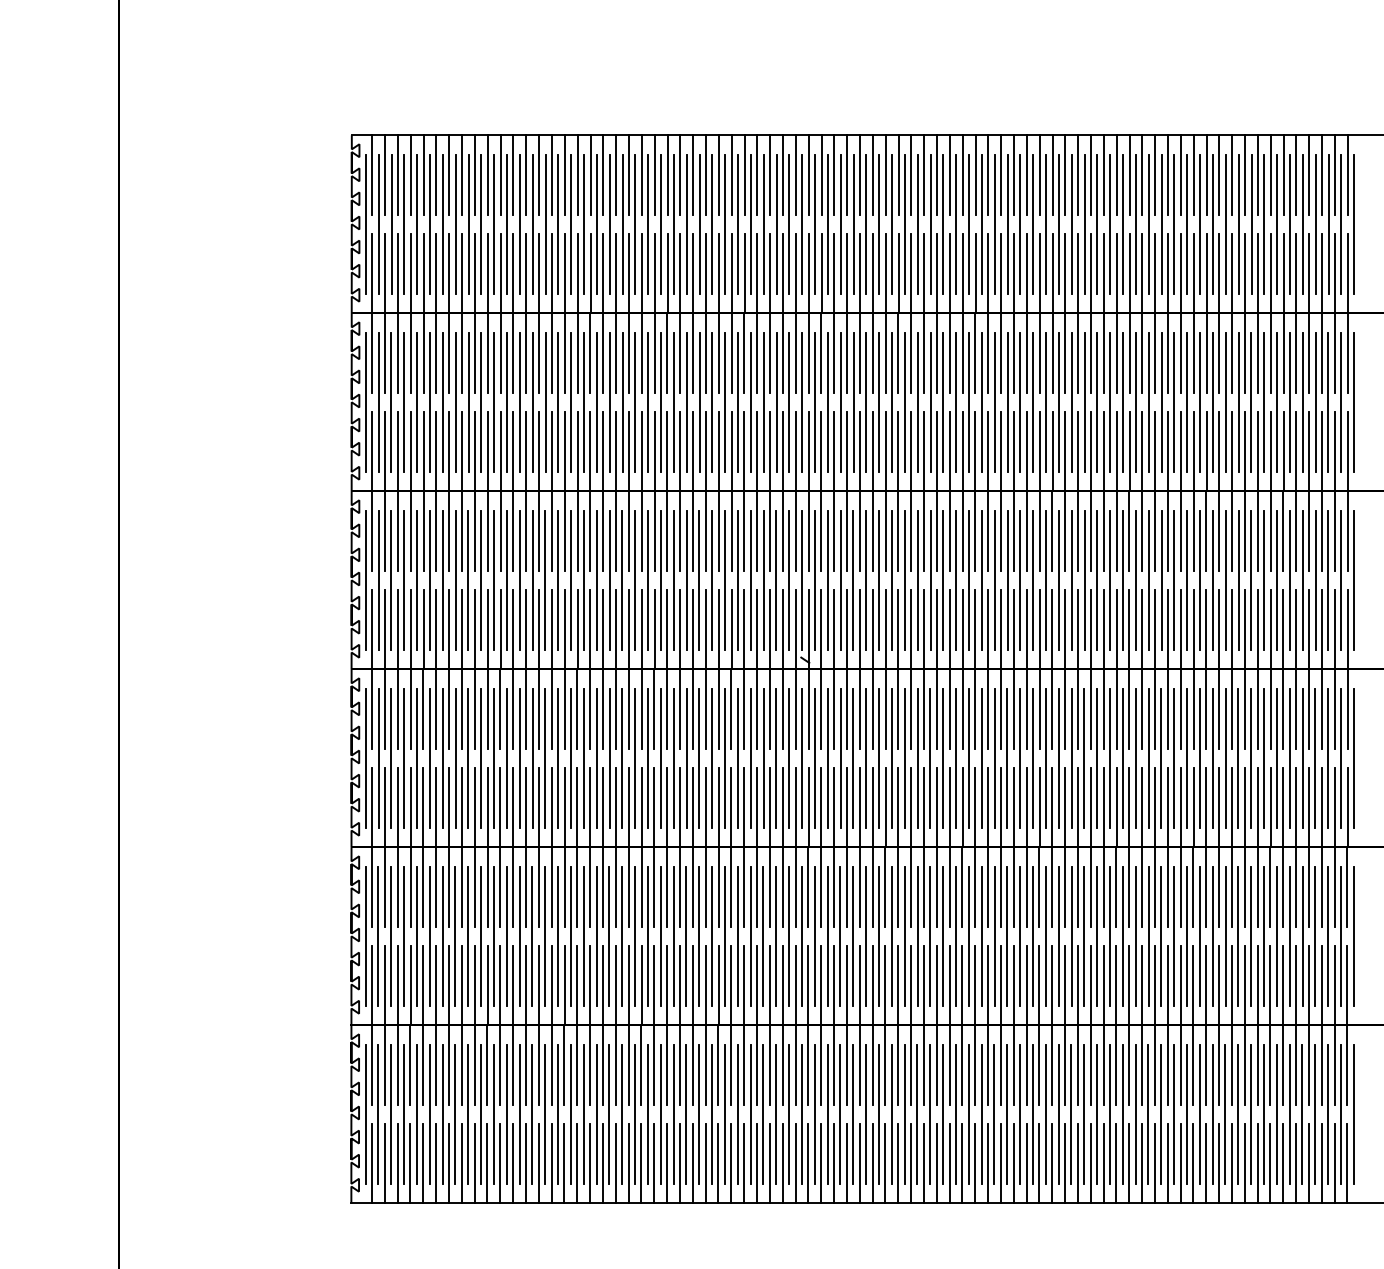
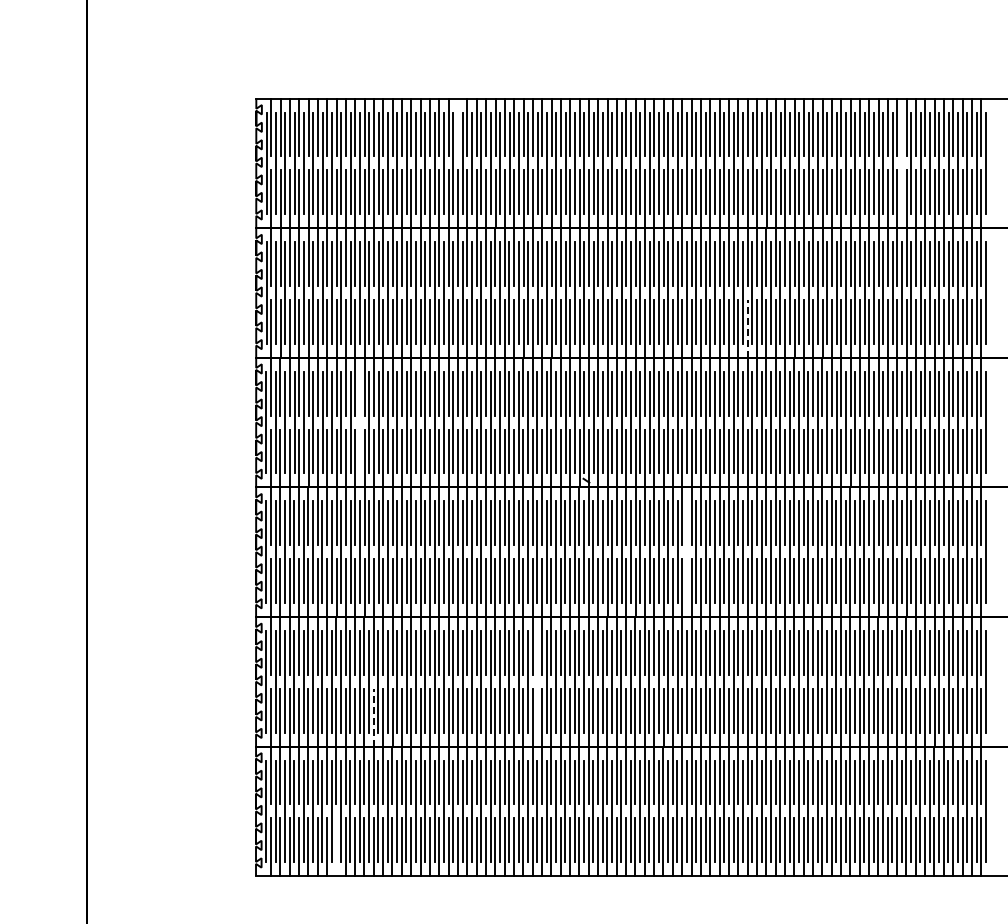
line: (629, 175) -> (458, 127), removed
line: (1239, 224) -> (902, 163), removed
line: (1026, 451) -> (747, 328), solid -> dashed
line: (493, 580) -> (359, 422), removed
line: (942, 757) -> (686, 551), removed
line: (738, 935) -> (537, 681), removed
line: (512, 985) -> (373, 717), solid -> dashed
line: (461, 1163) -> (336, 847), removed

